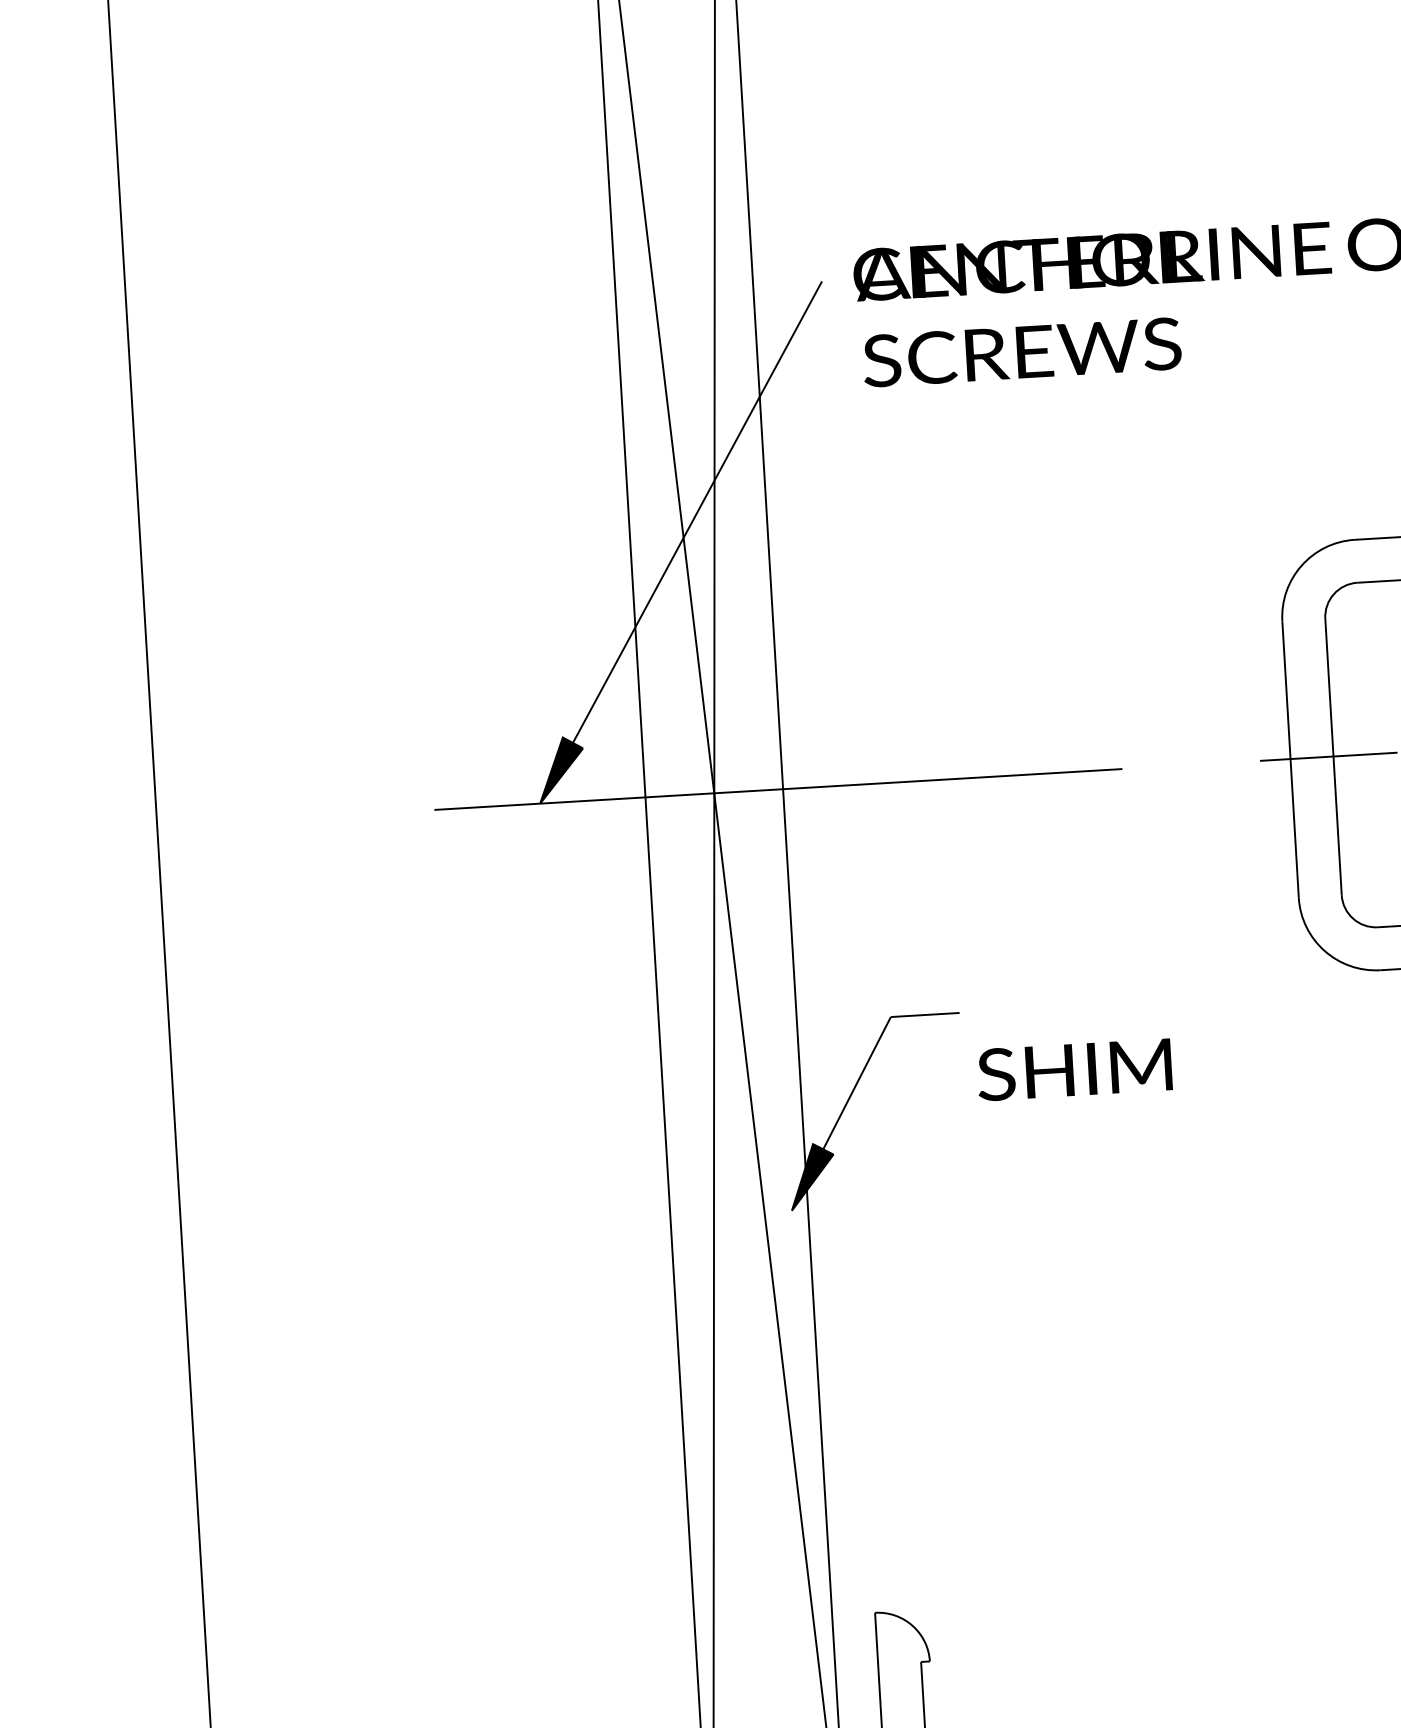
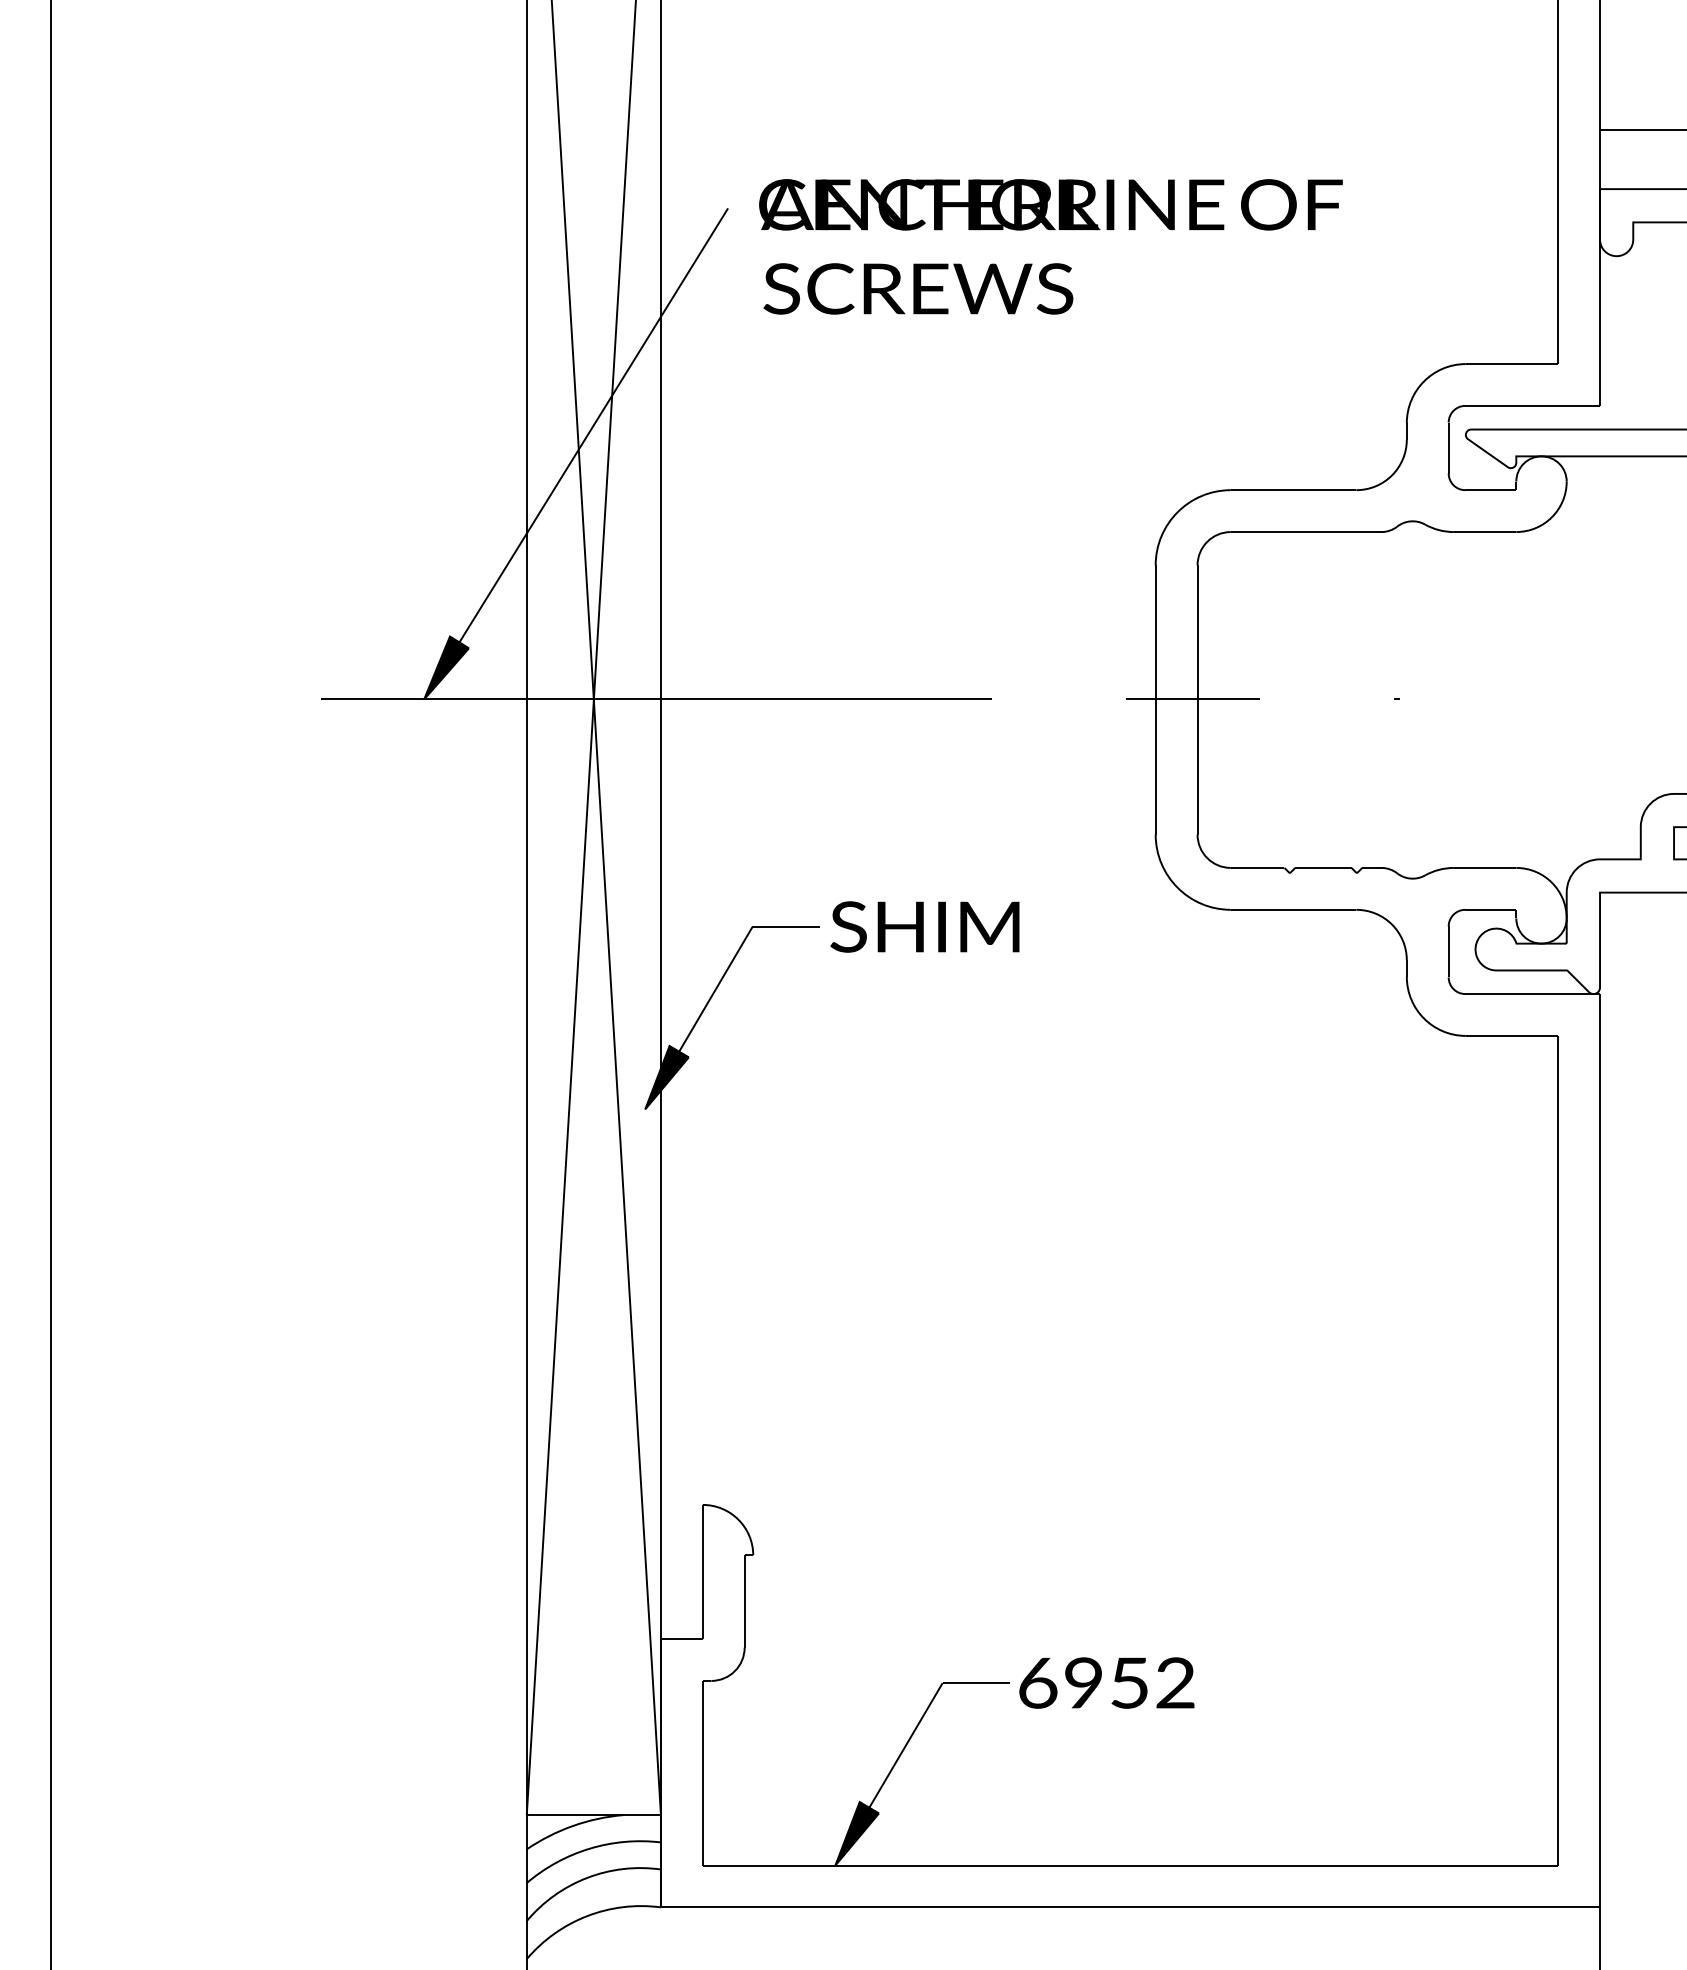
text: (1074, 1069) -> (924, 926), moved

